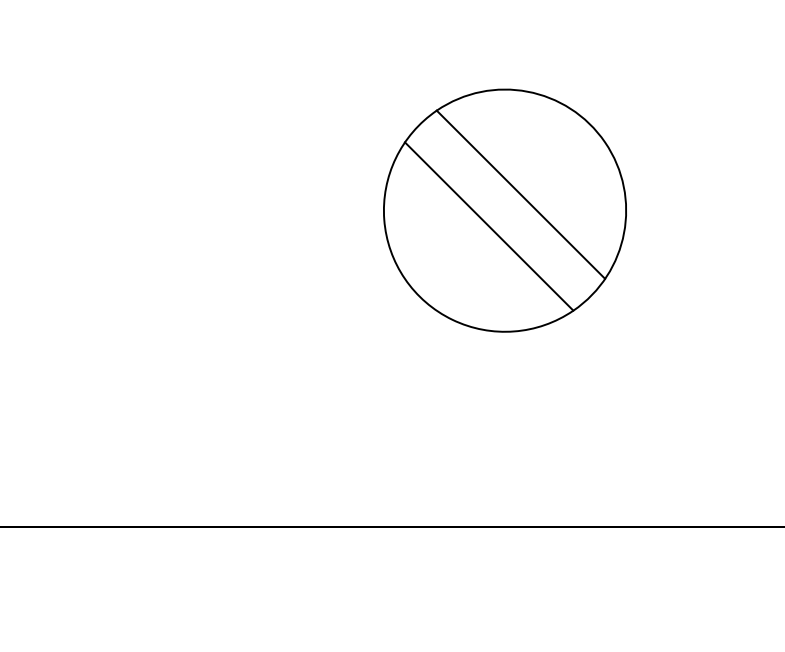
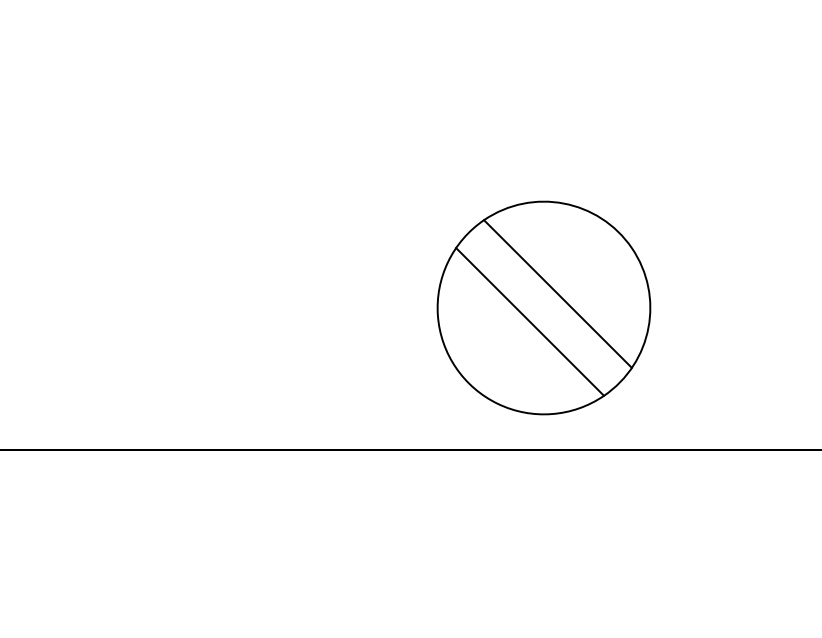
part: (504, 210) -> (543, 307), moved

